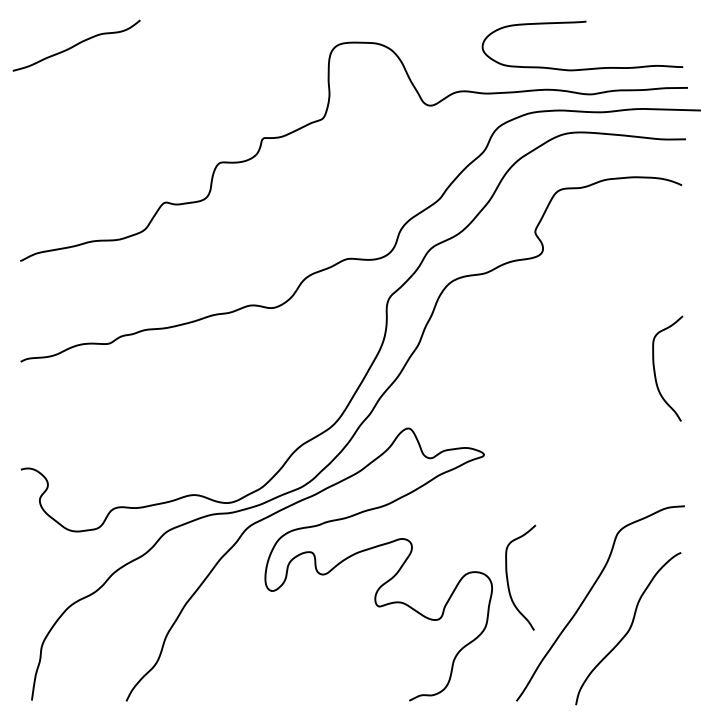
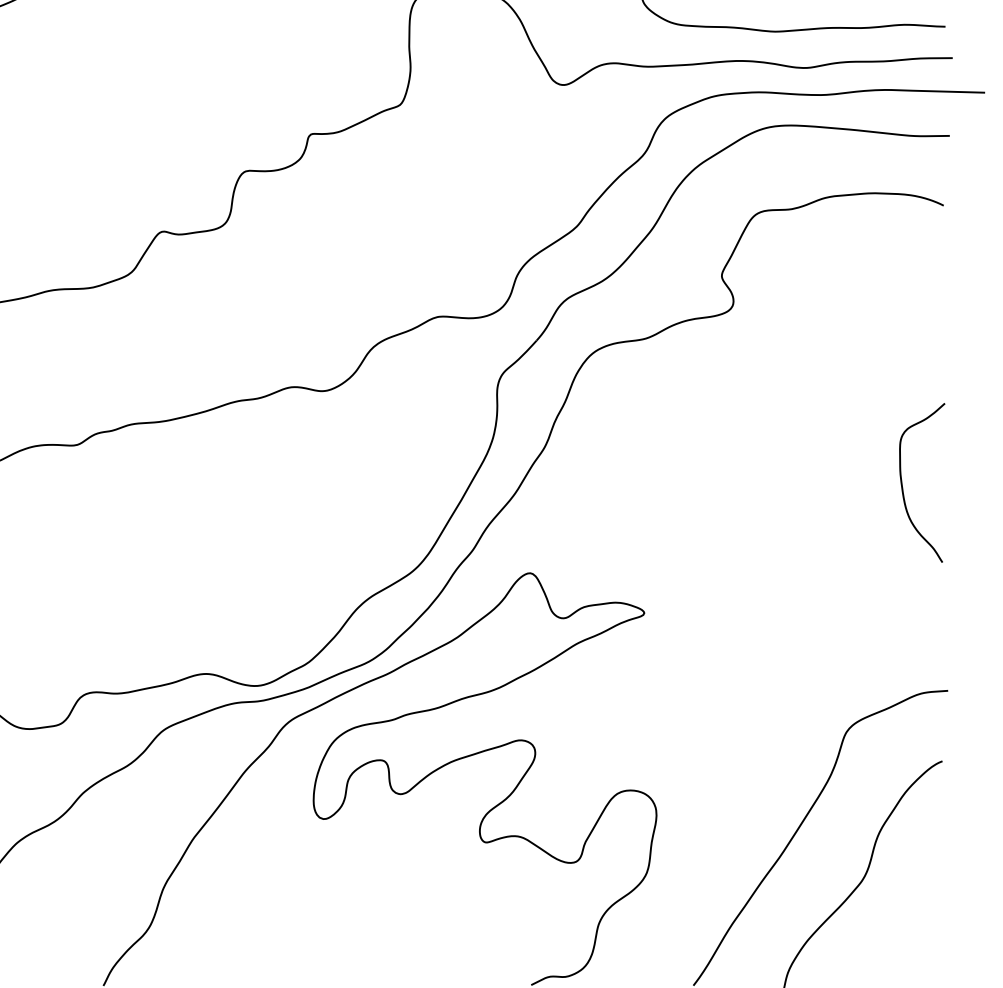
curve: (508, 578) -> (681, 800), removed

